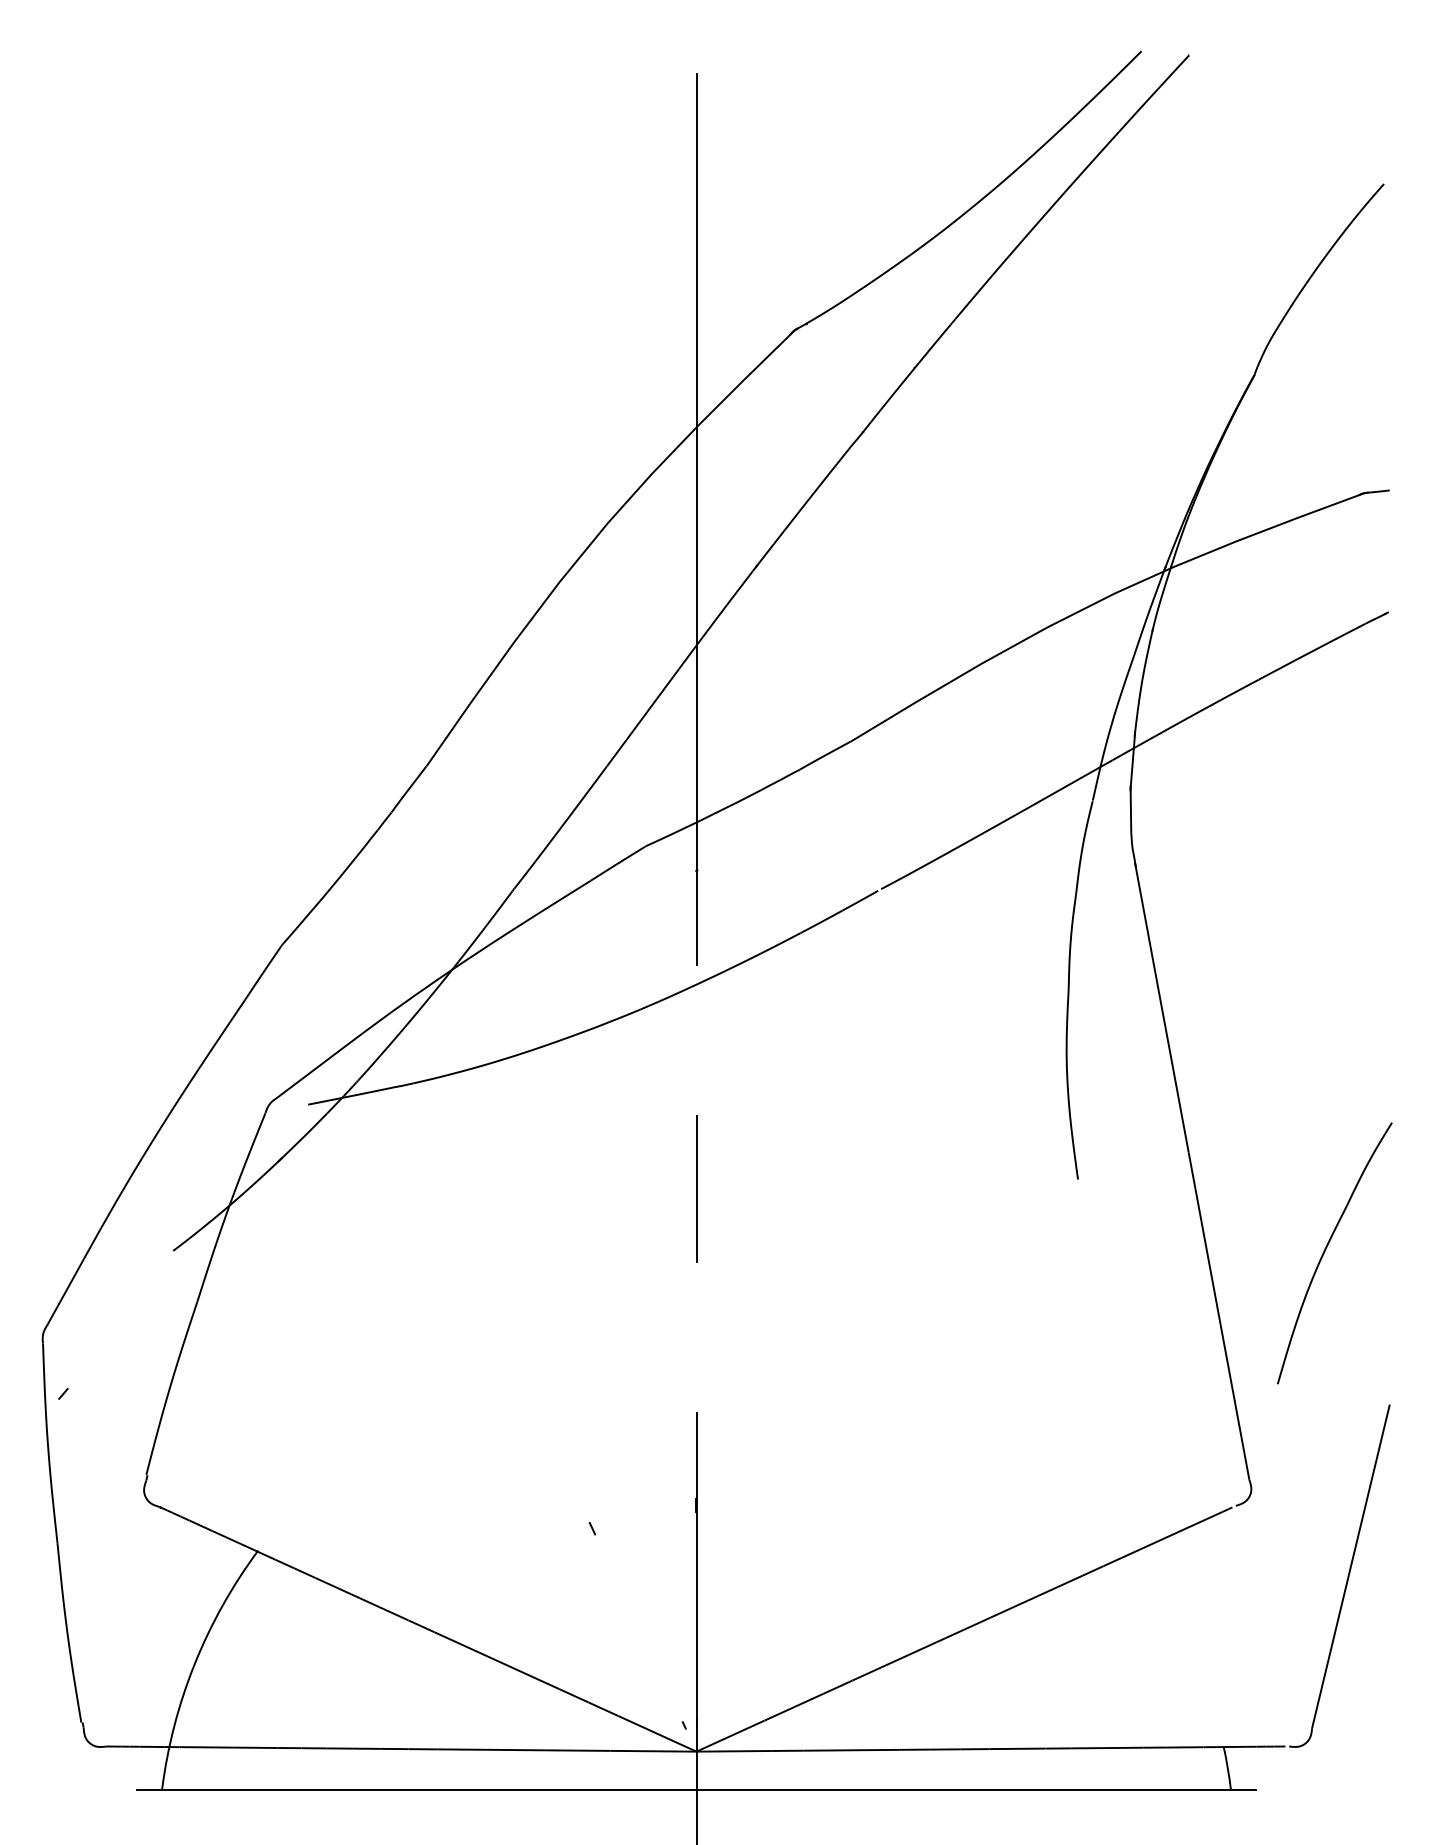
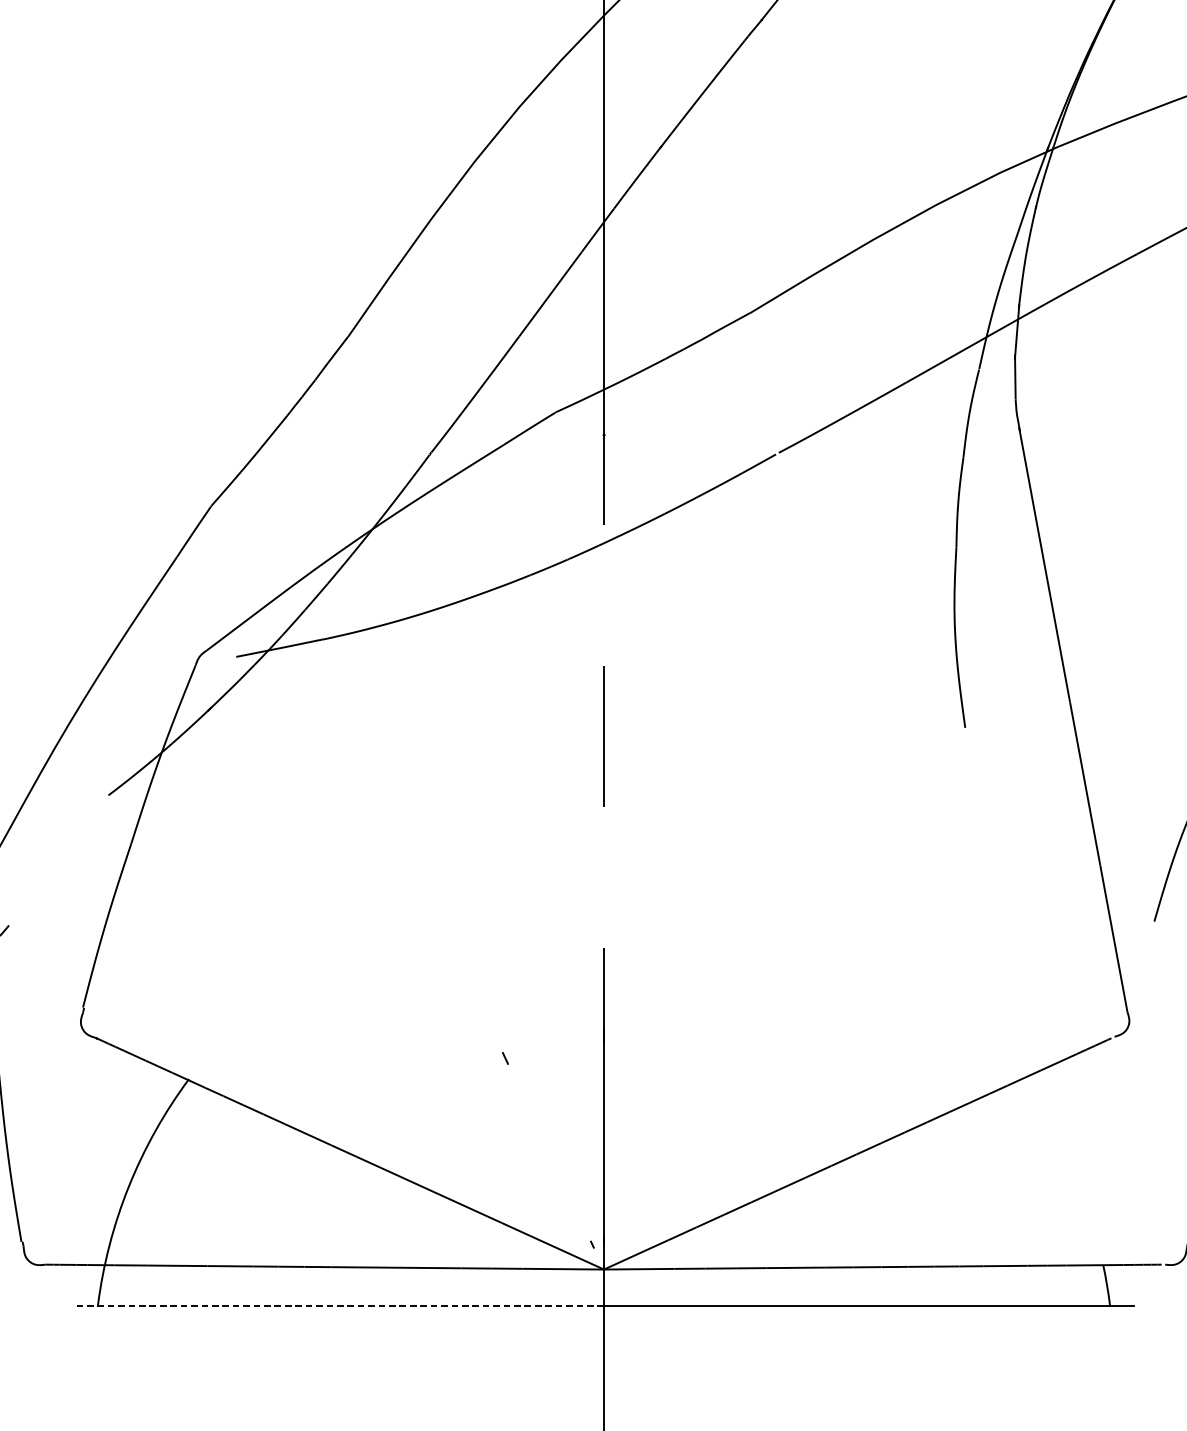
line: (416, 1789) -> (338, 1305), solid -> dashed

